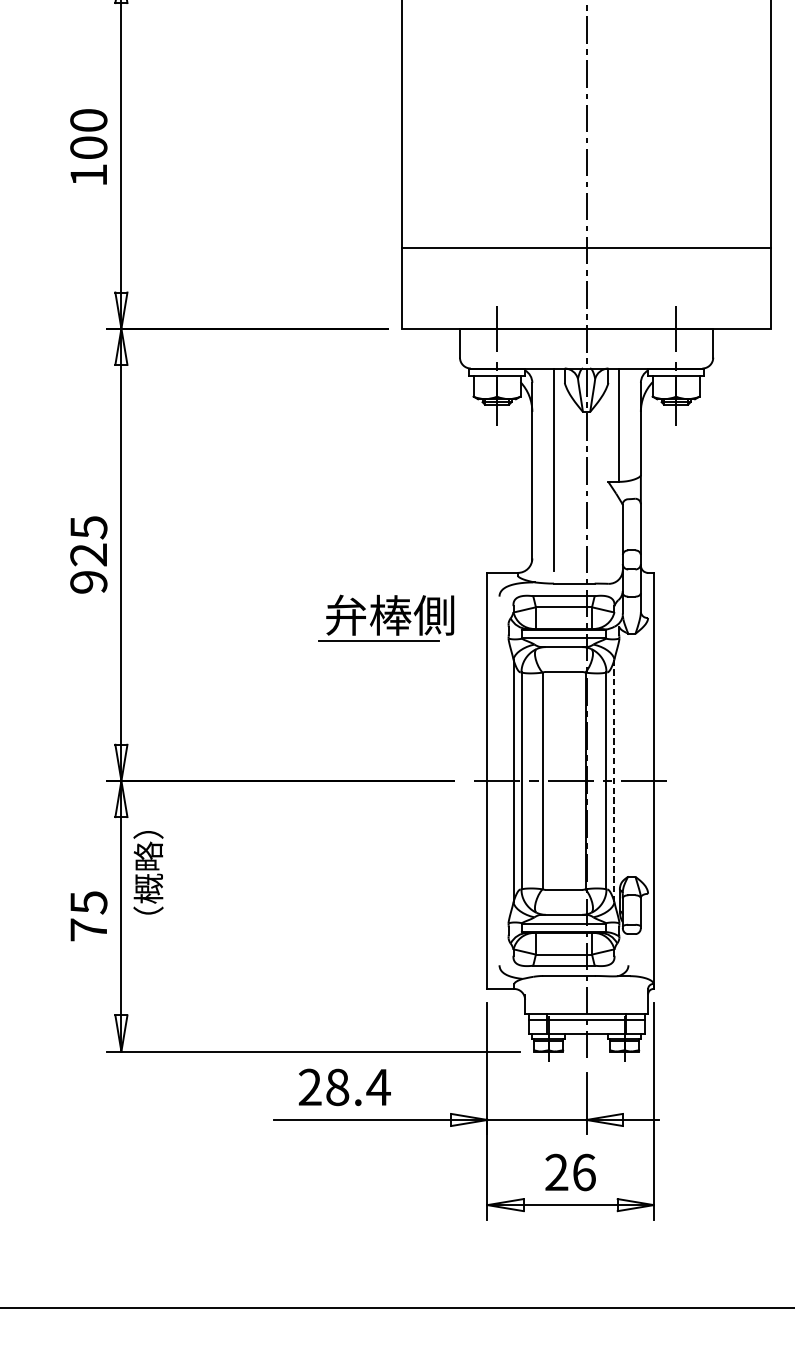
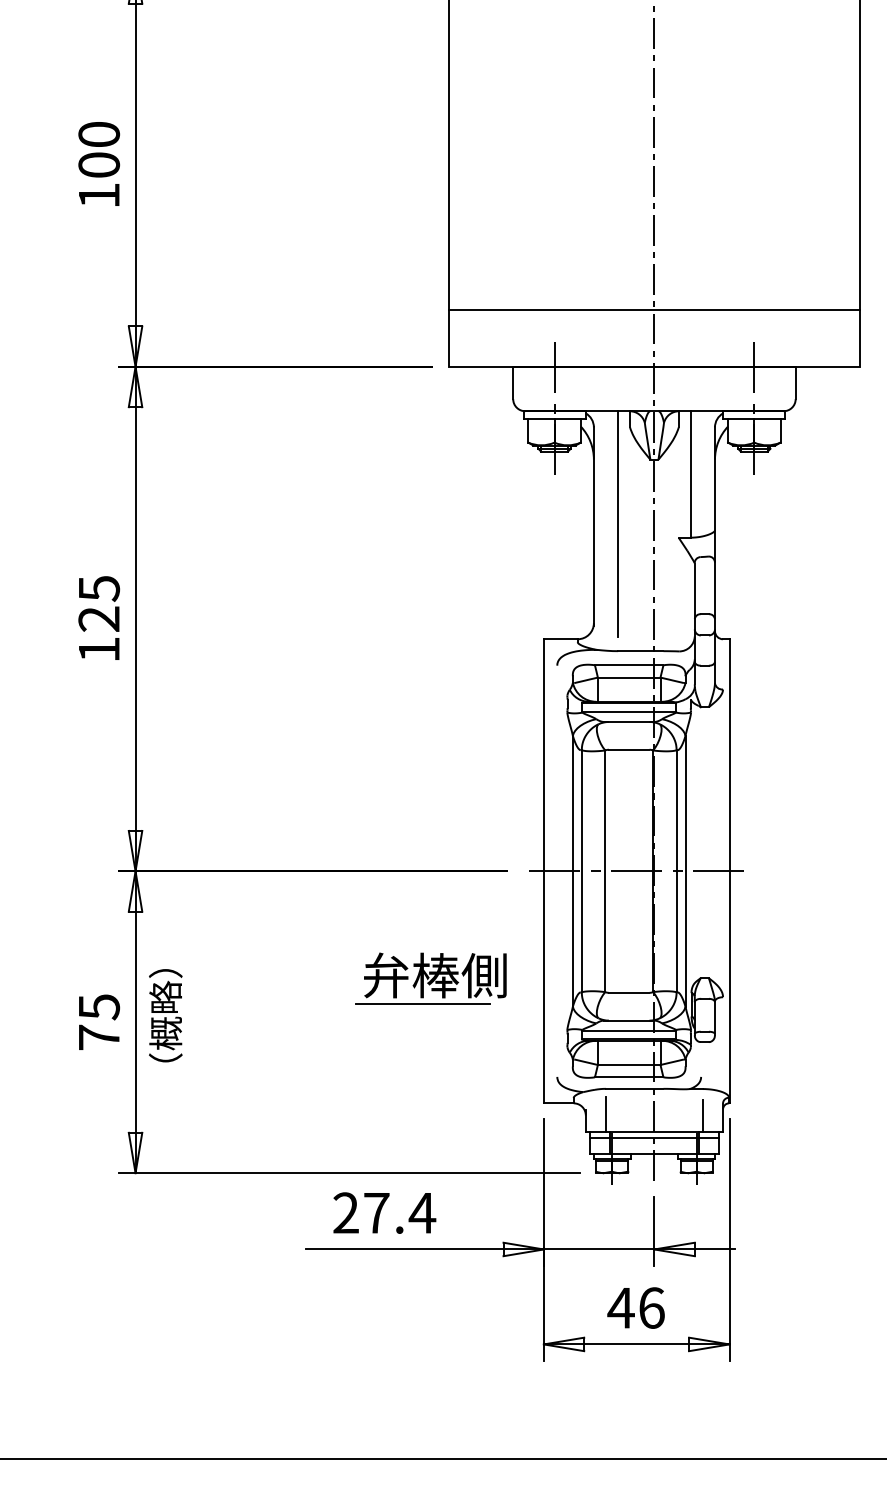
line: (586, 248) -> (654, 310), moved
text: (89, 582) -> (99, 649), 925 -> 125
part: (385, 617) -> (430, 978), moved
line: (614, 780) -> (685, 870), dashed -> solid
text: (148, 872) -> (165, 1015), moved
line: (543, 998) -> (606, 1114), added
line: (629, 999) -> (702, 1115), added
text: (337, 1086) -> (376, 1212), 28.4 -> 27.4
text: (556, 1172) -> (620, 1307), 26 -> 46

